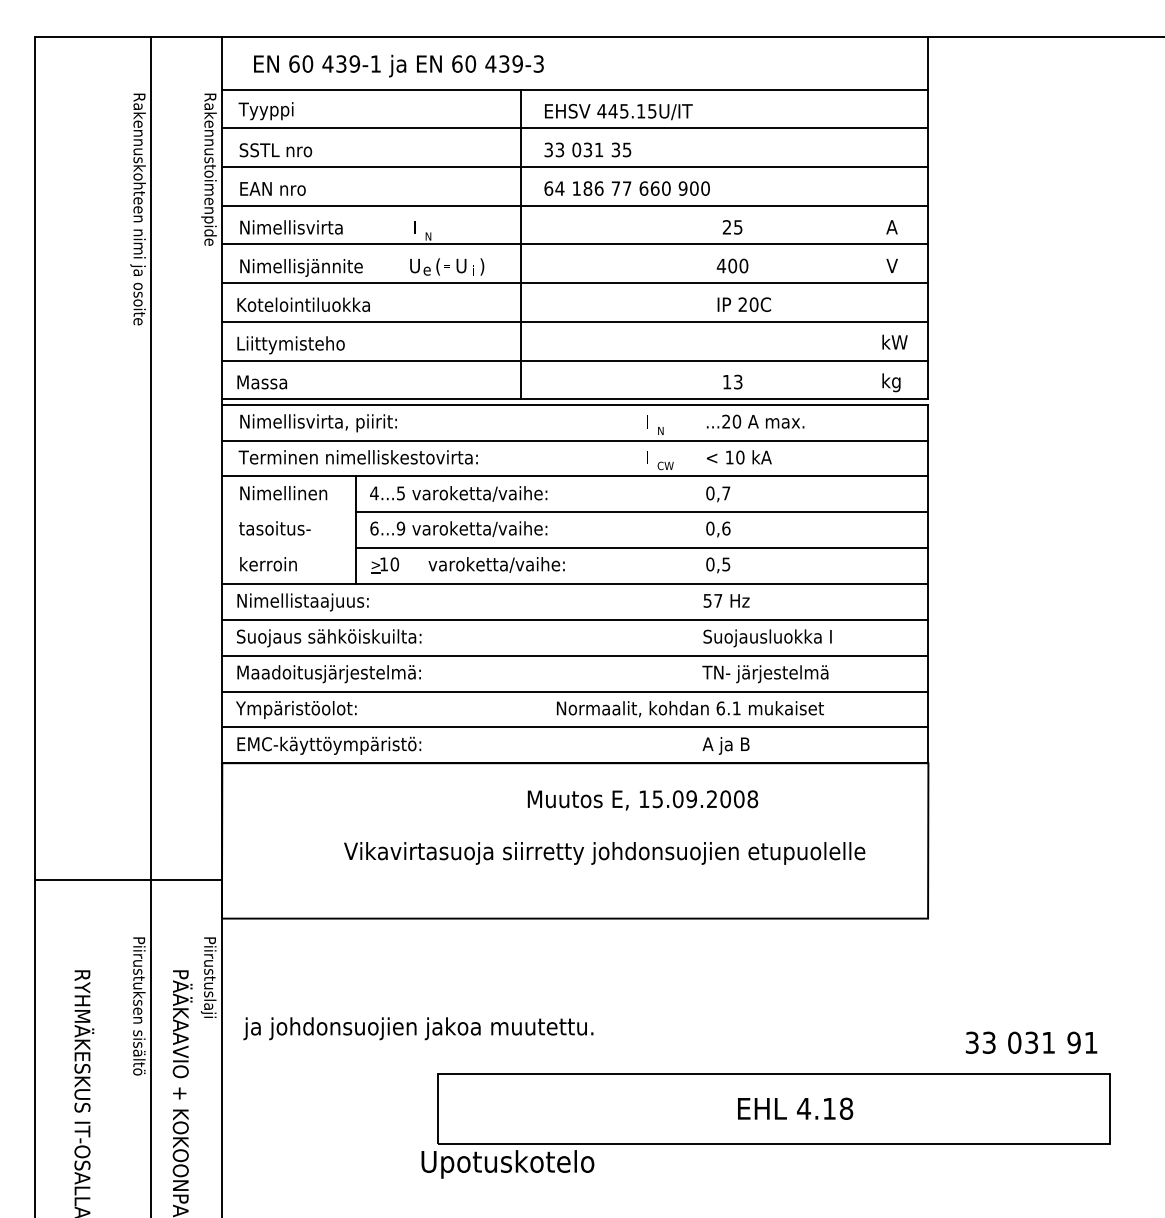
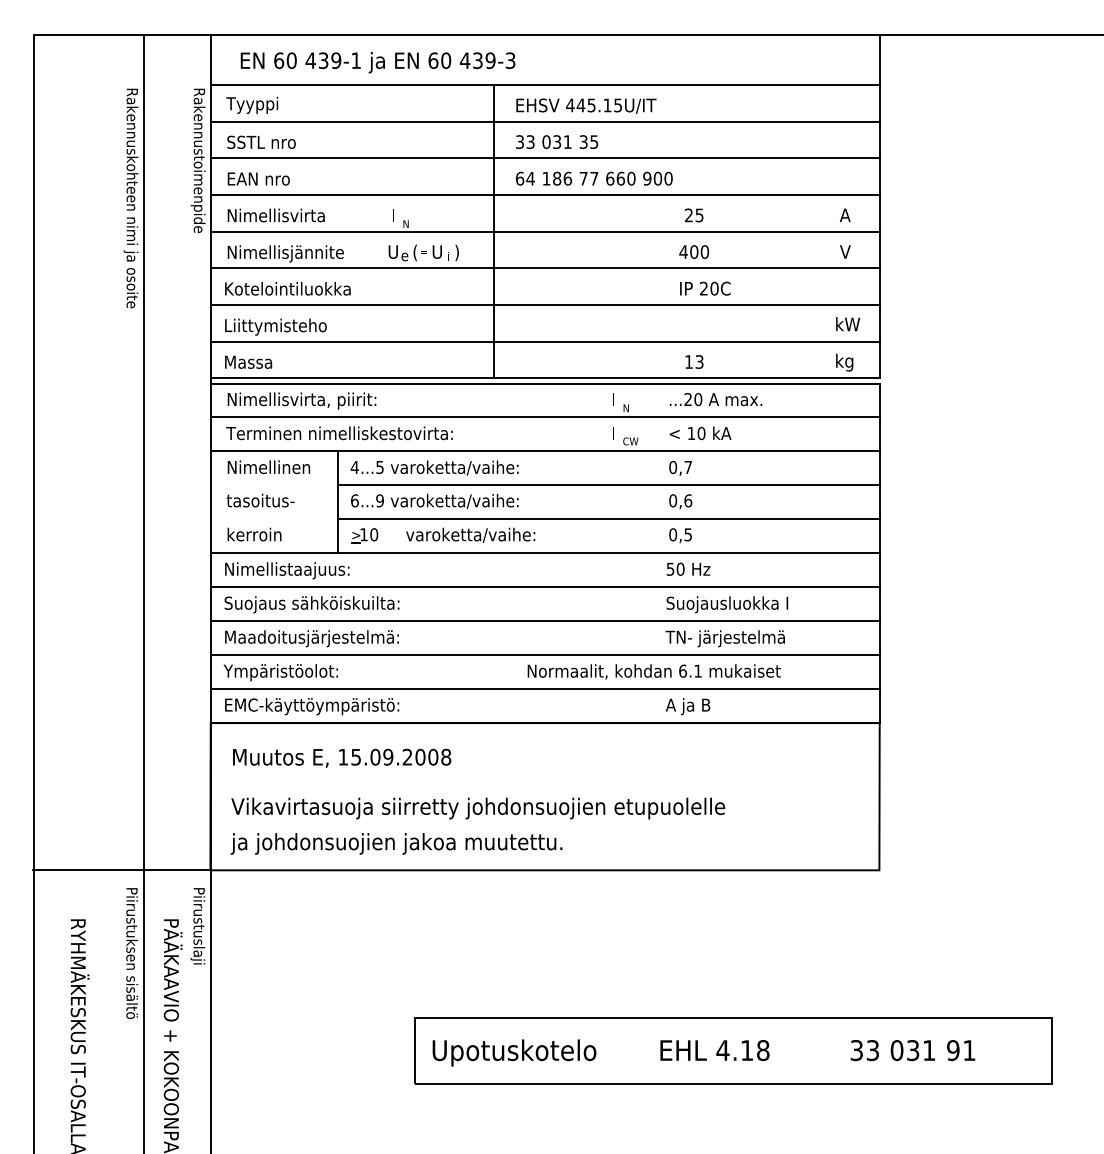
text: (718, 600) -> (680, 568), 57 -> 50
text: (642, 800) -> (341, 758), moved
text: (604, 853) -> (478, 808), moved
line: (128, 879) -> (121, 870), moved
text: (418, 1028) -> (396, 843), moved
text: (1031, 1042) -> (912, 1050), moved
text: (795, 1108) -> (714, 1050), moved
text: (507, 1164) -> (514, 1053), moved

